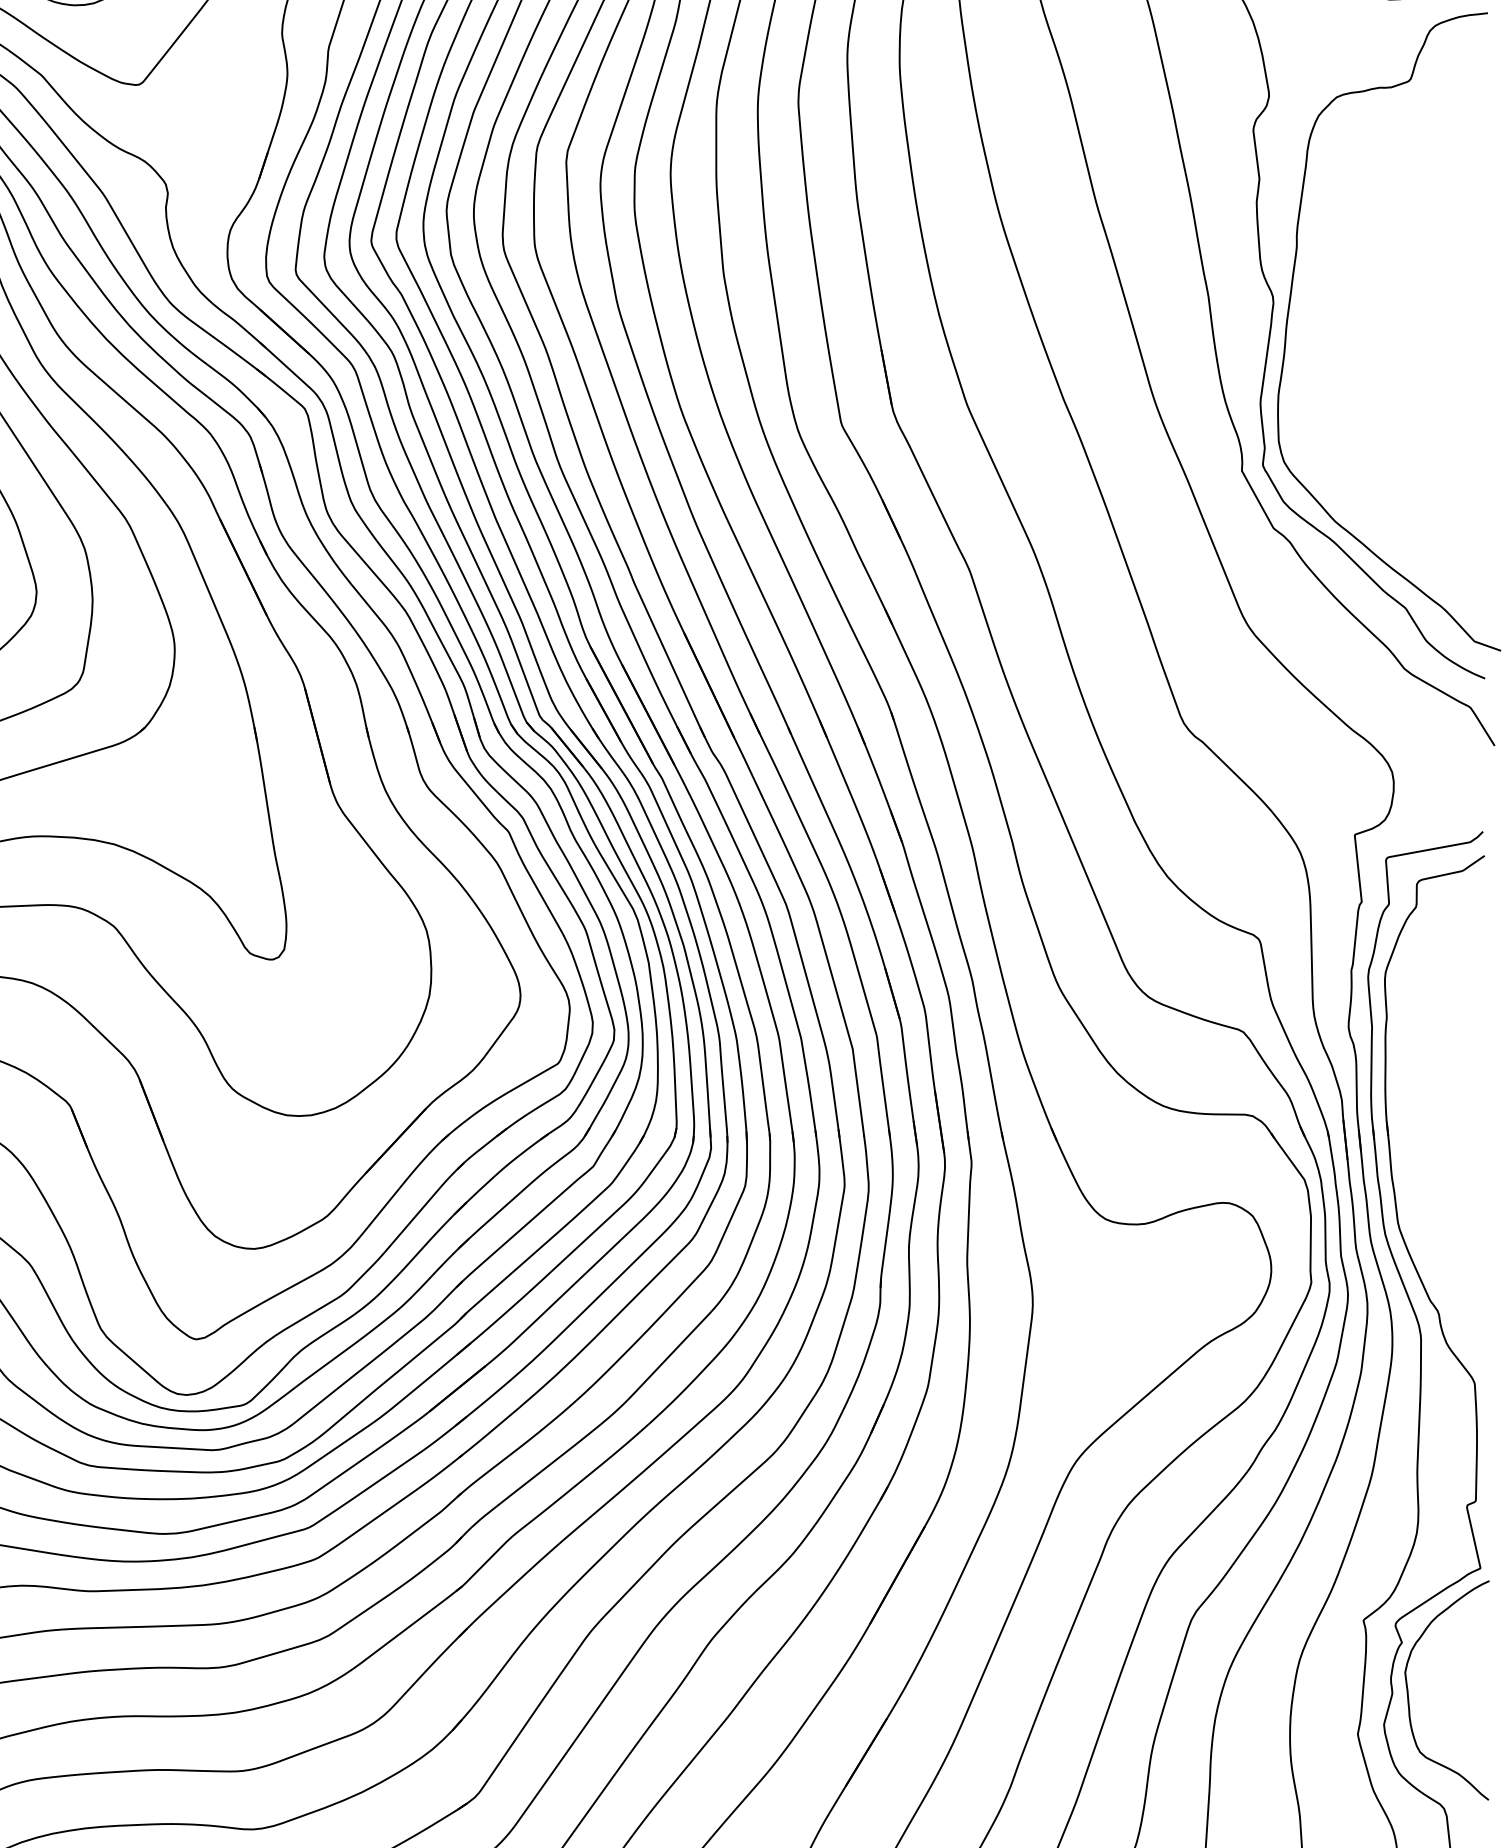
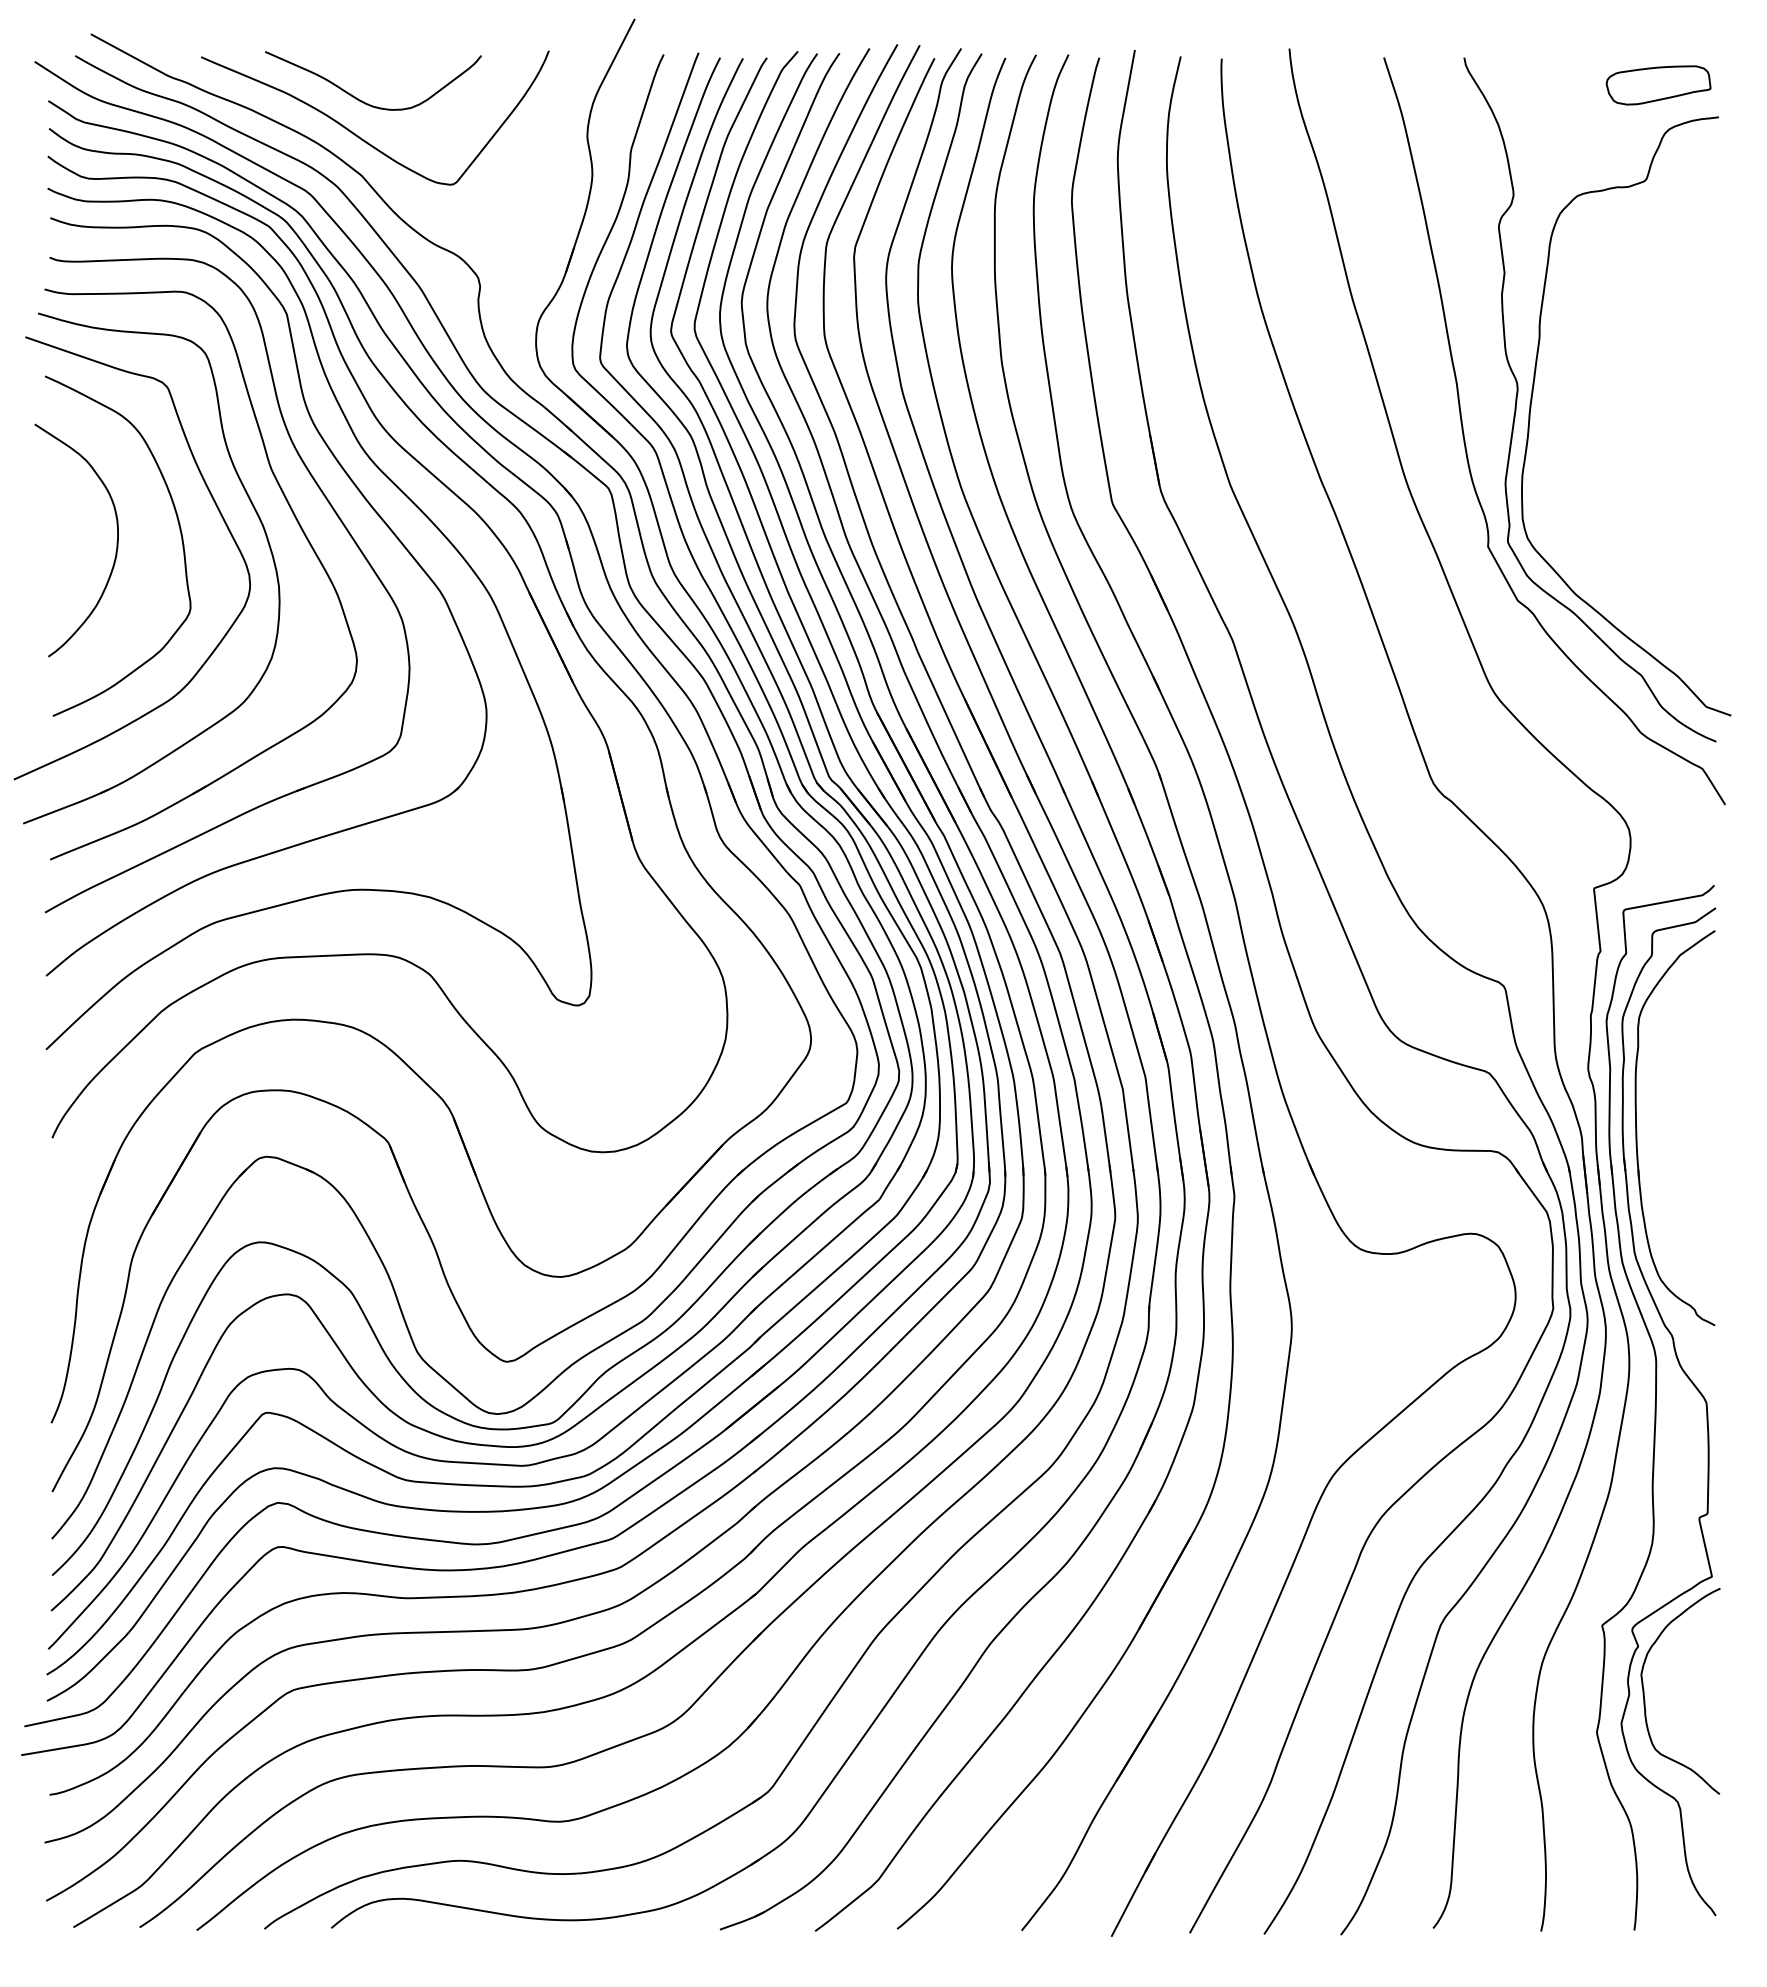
part: (1401, 1091) -> (1637, 1129), added

